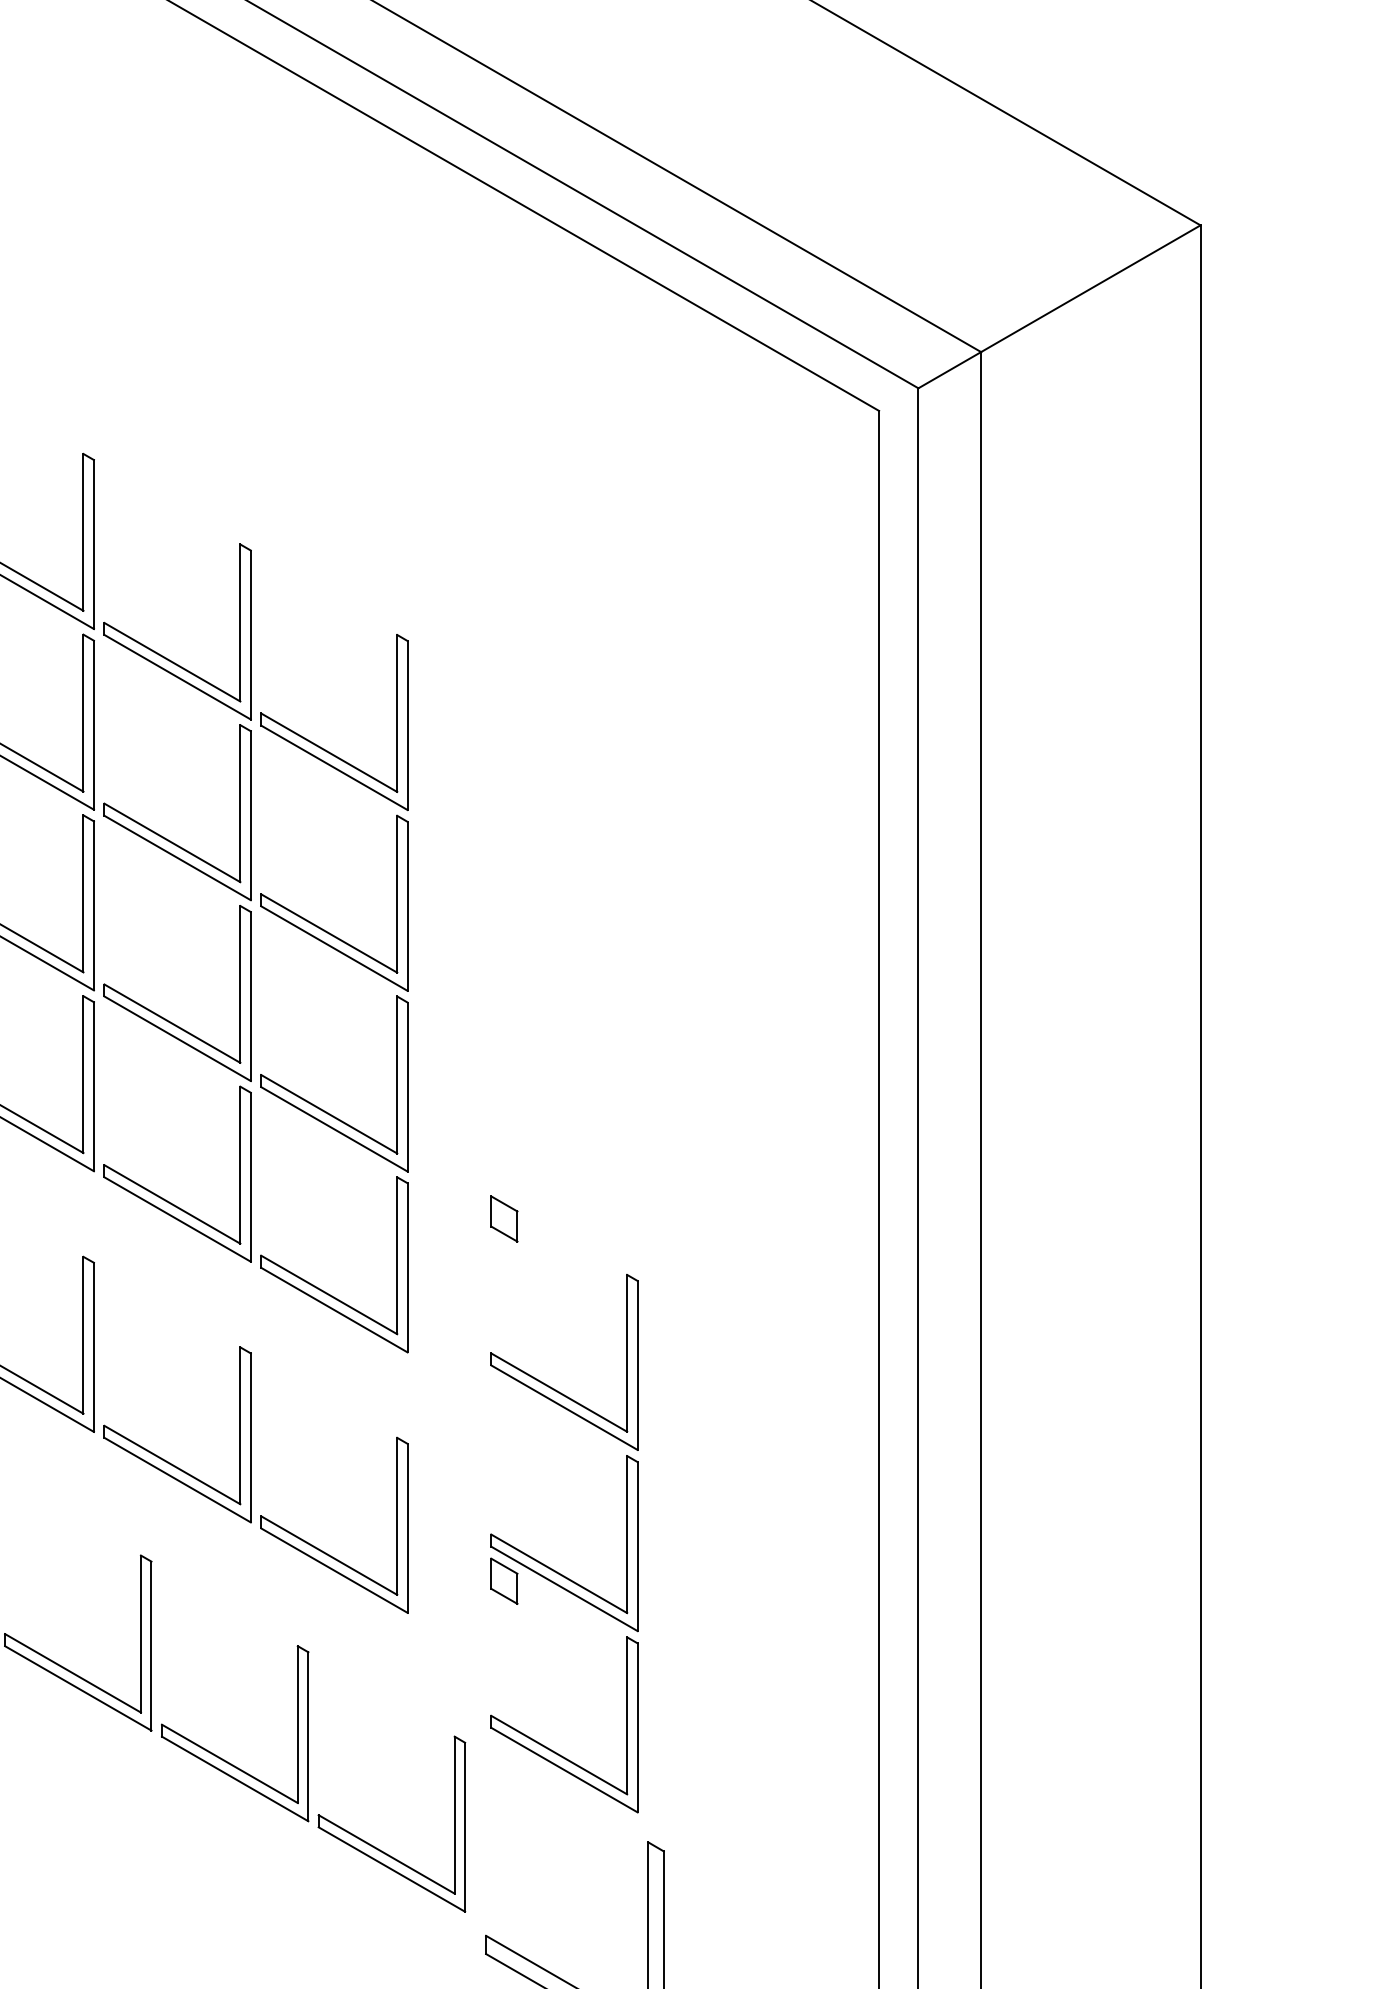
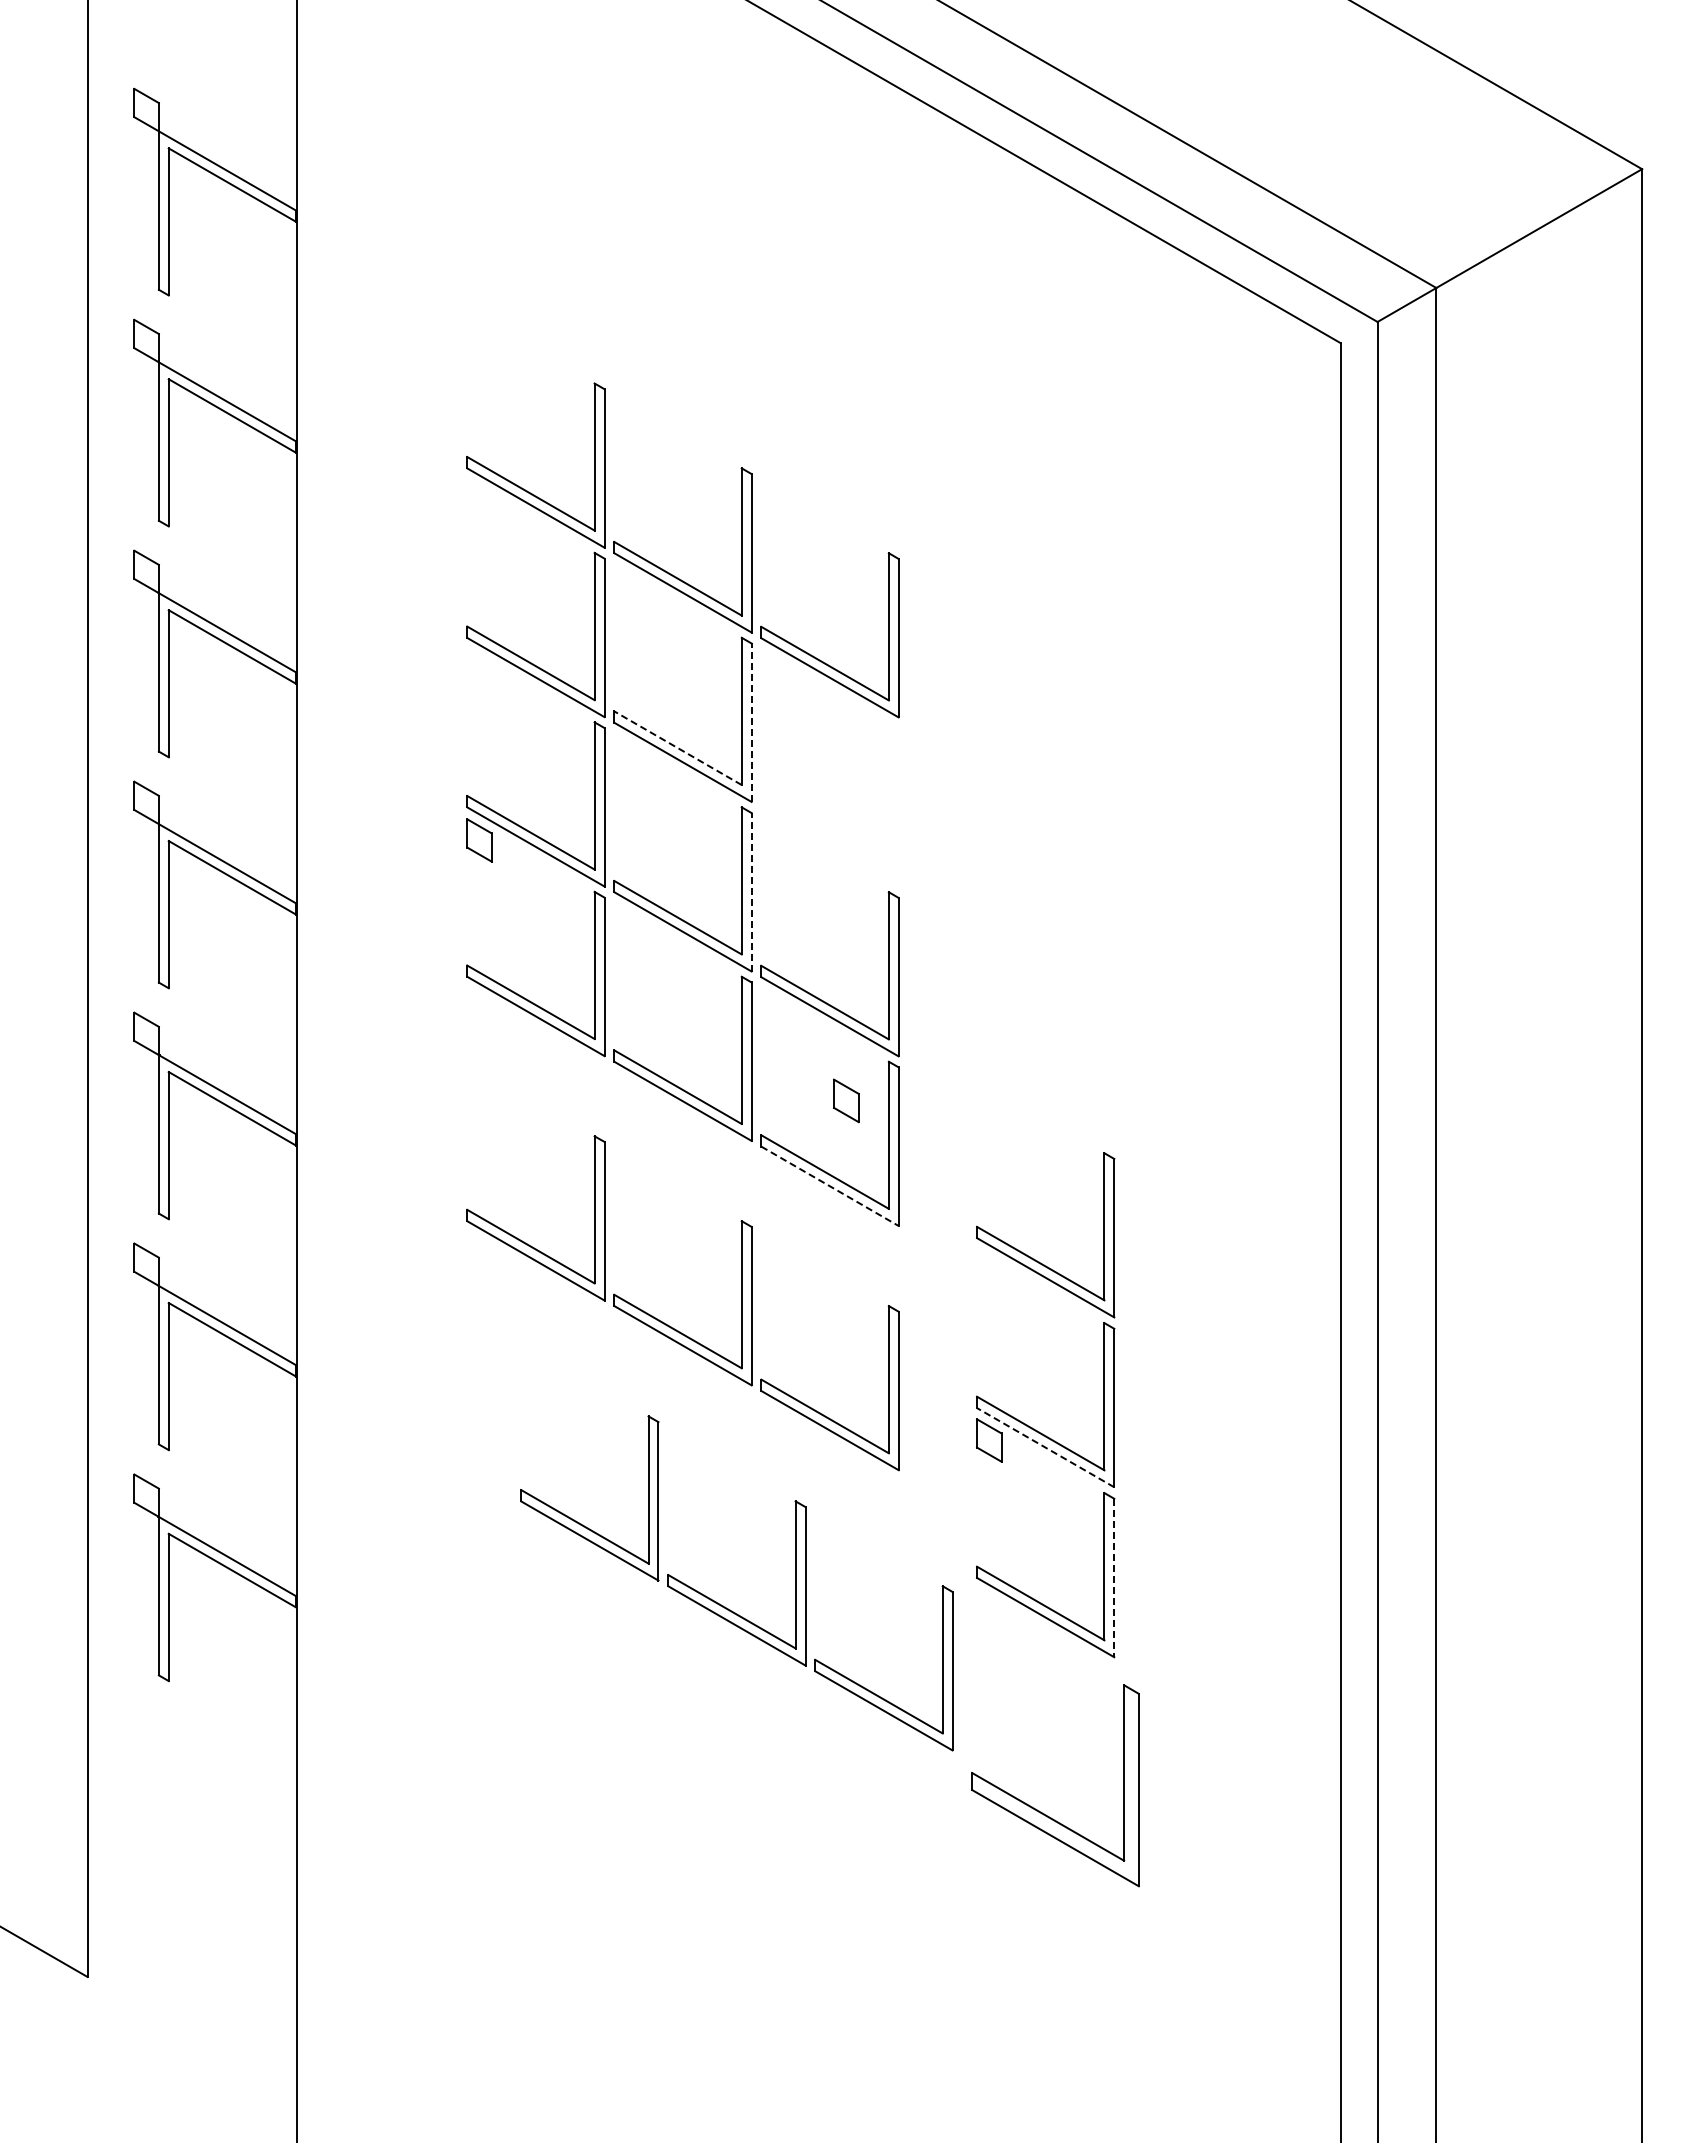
line: (250, 815) -> (751, 722), solid -> dashed
line: (172, 843) -> (678, 748), solid -> dashed
part: (321, 927) -> (817, 827), removed
line: (250, 995) -> (751, 891), solid -> dashed
part: (504, 1218) -> (846, 1100), moved
line: (334, 1310) -> (830, 1186), solid -> dashed
line: (564, 1588) -> (1045, 1447), solid -> dashed
line: (637, 1728) -> (1114, 1578), solid -> dashed

